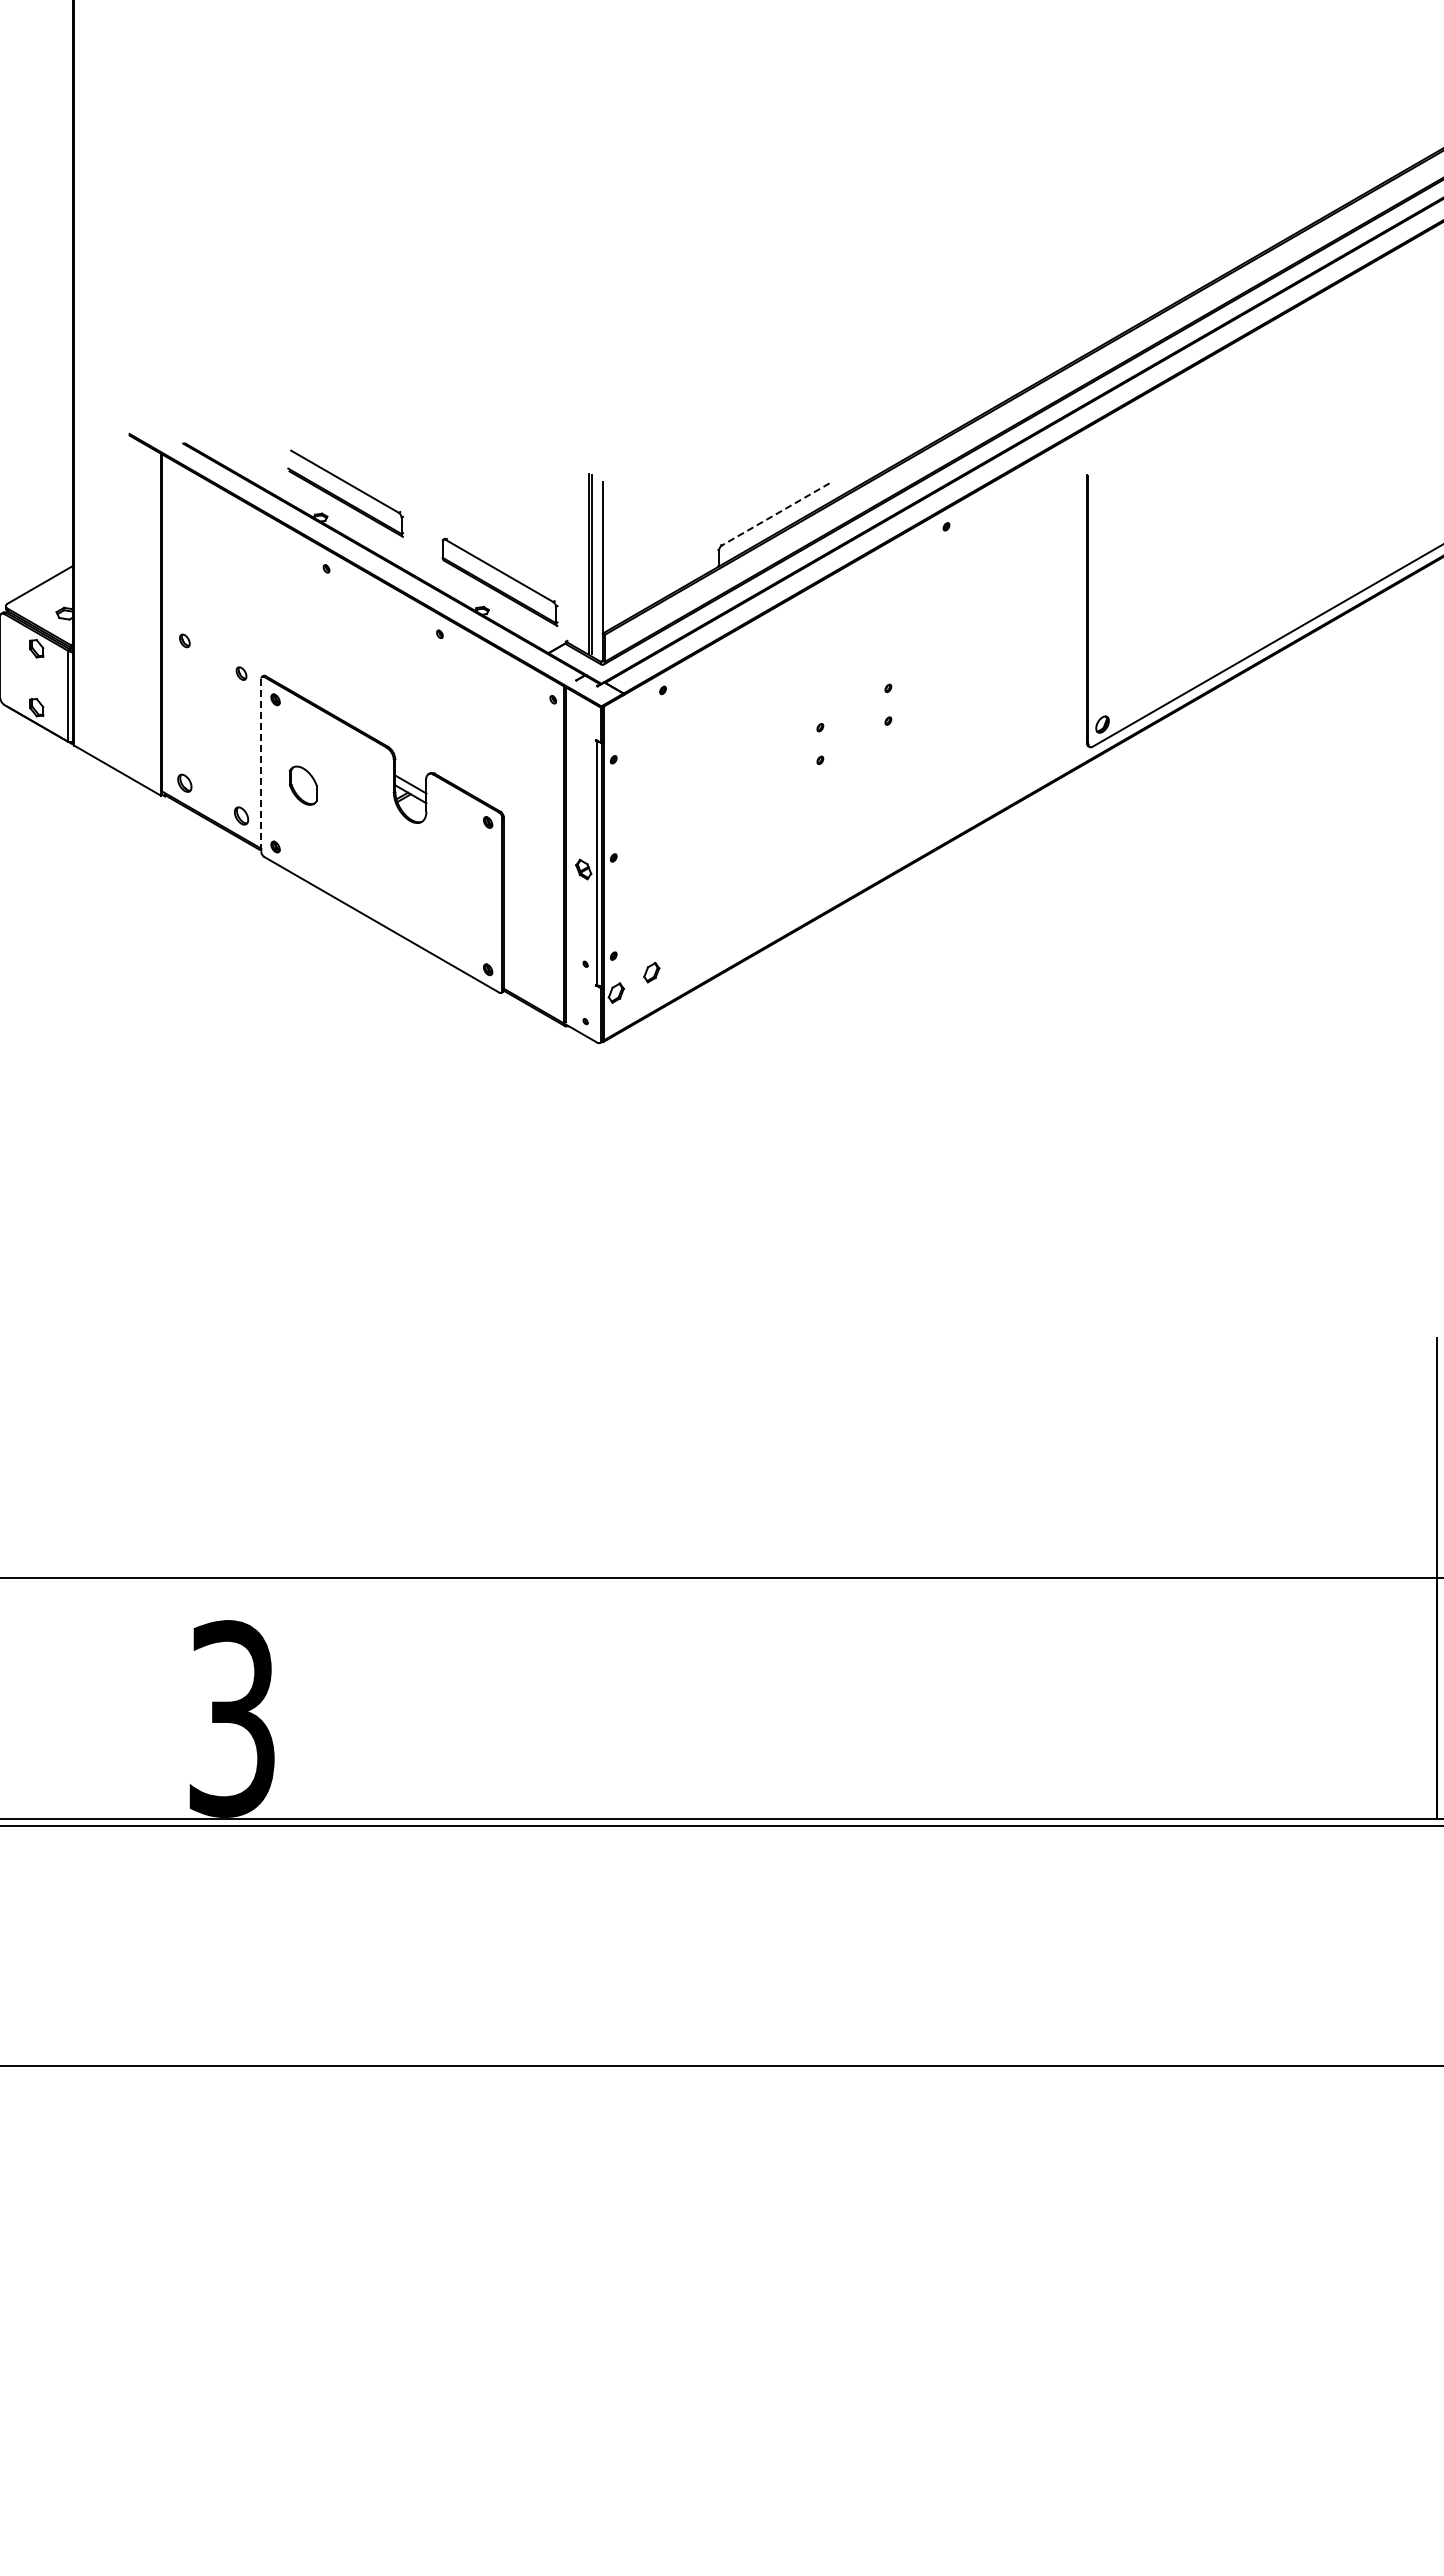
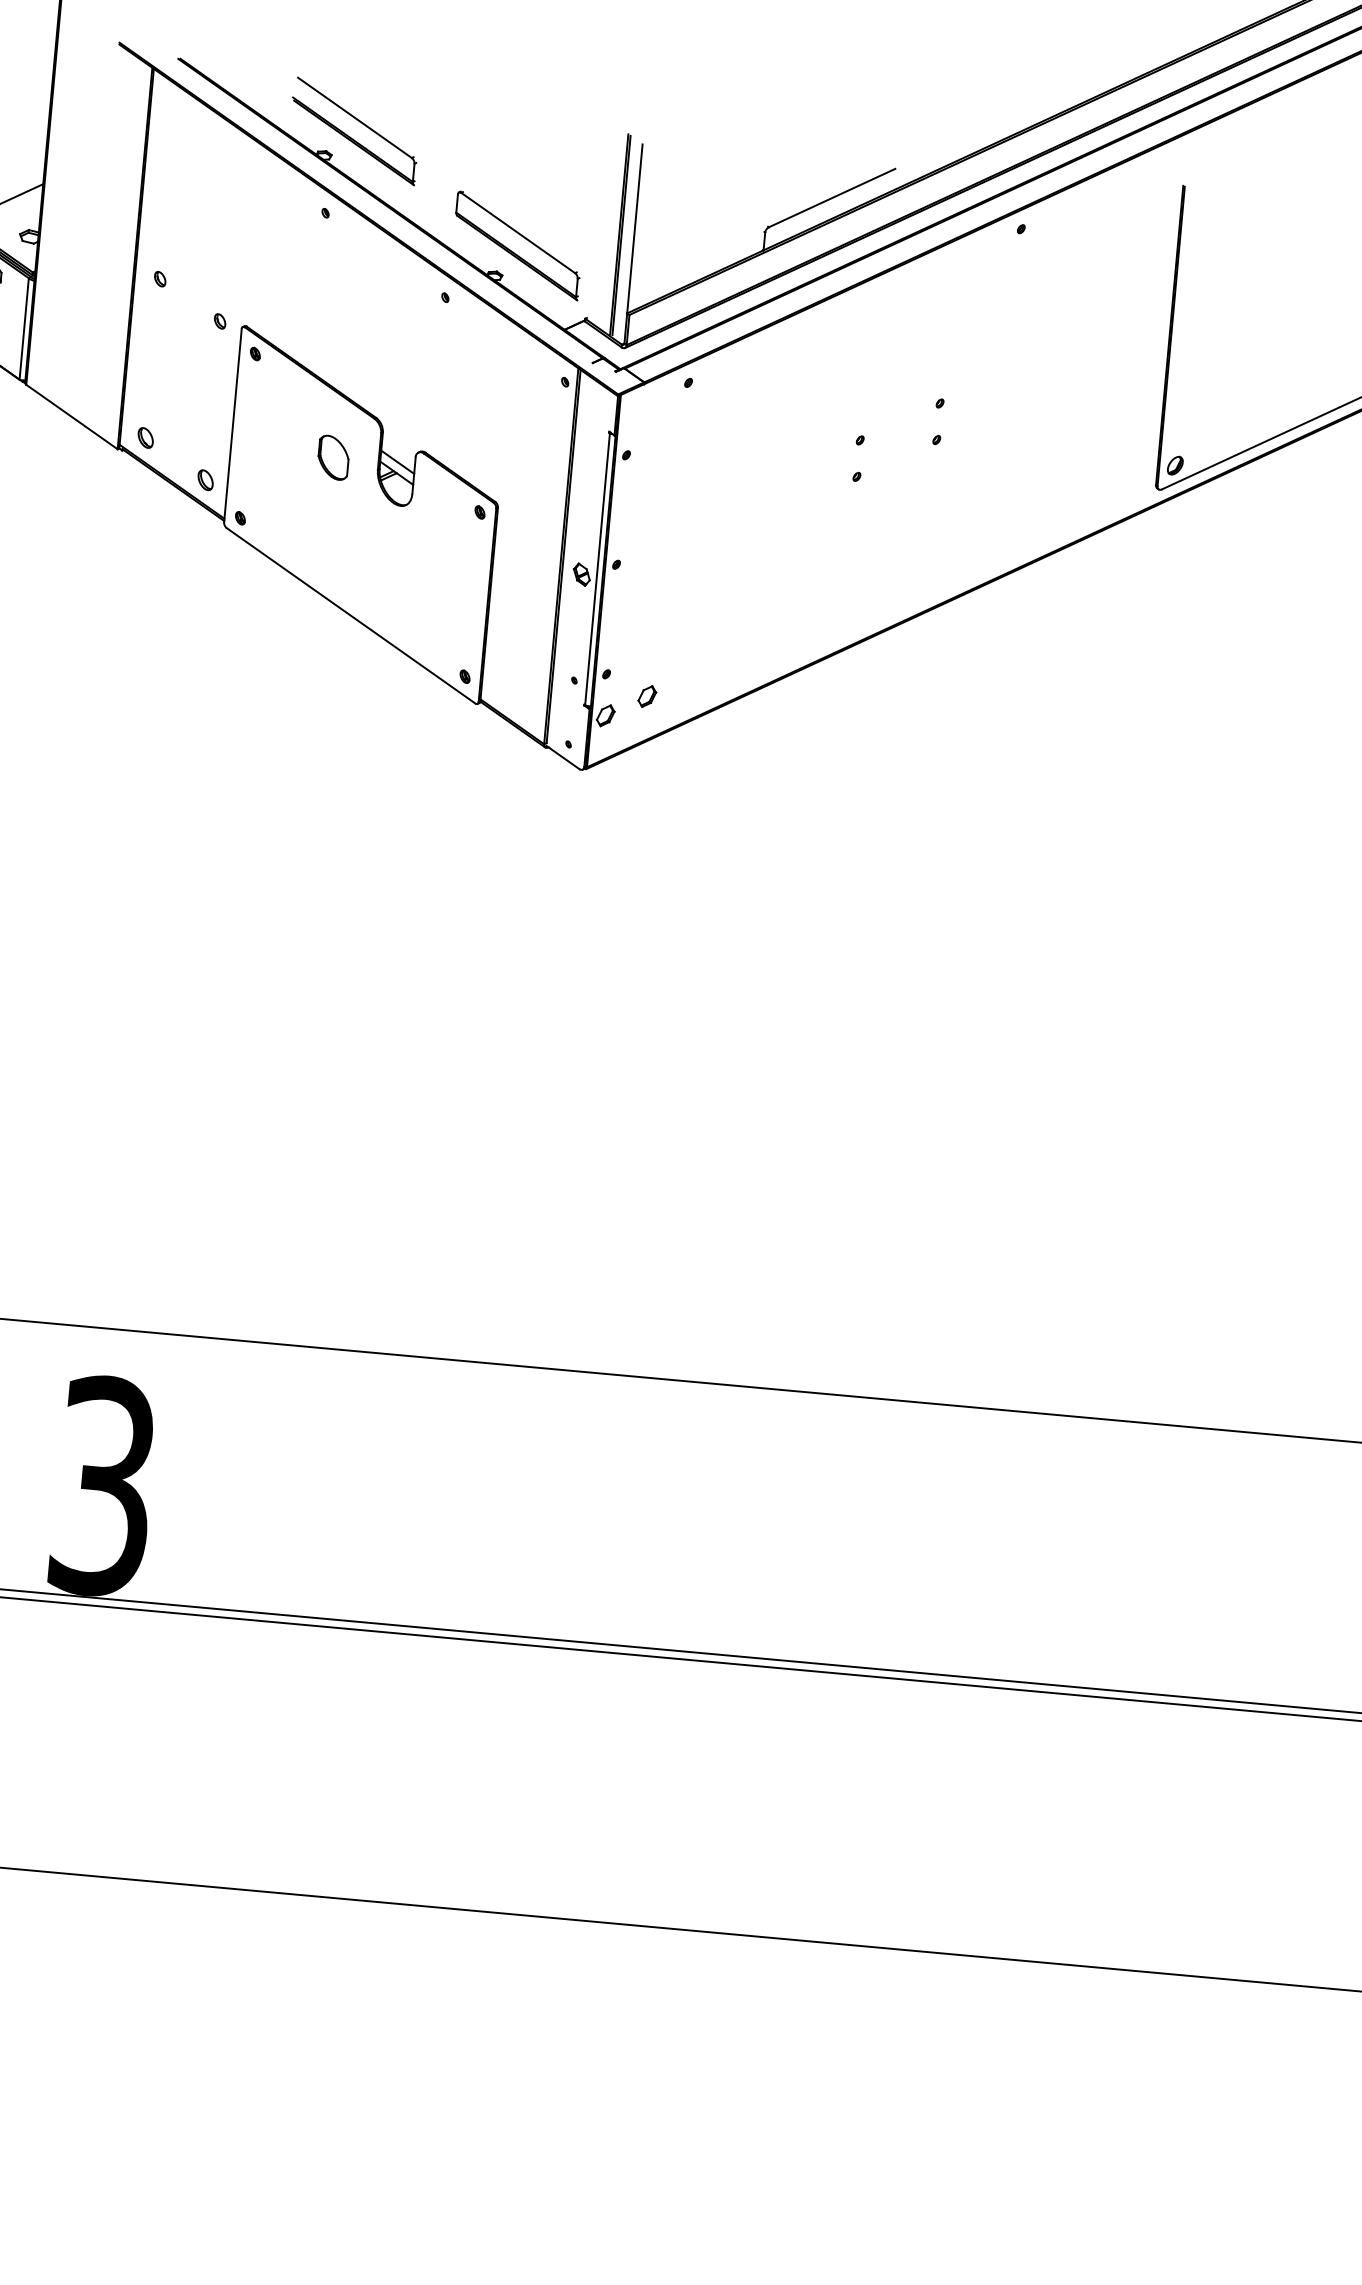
line: (775, 514) -> (831, 198), dashed -> solid
line: (261, 765) -> (233, 425), dashed -> solid
part: (303, 785) -> (333, 457), moved

